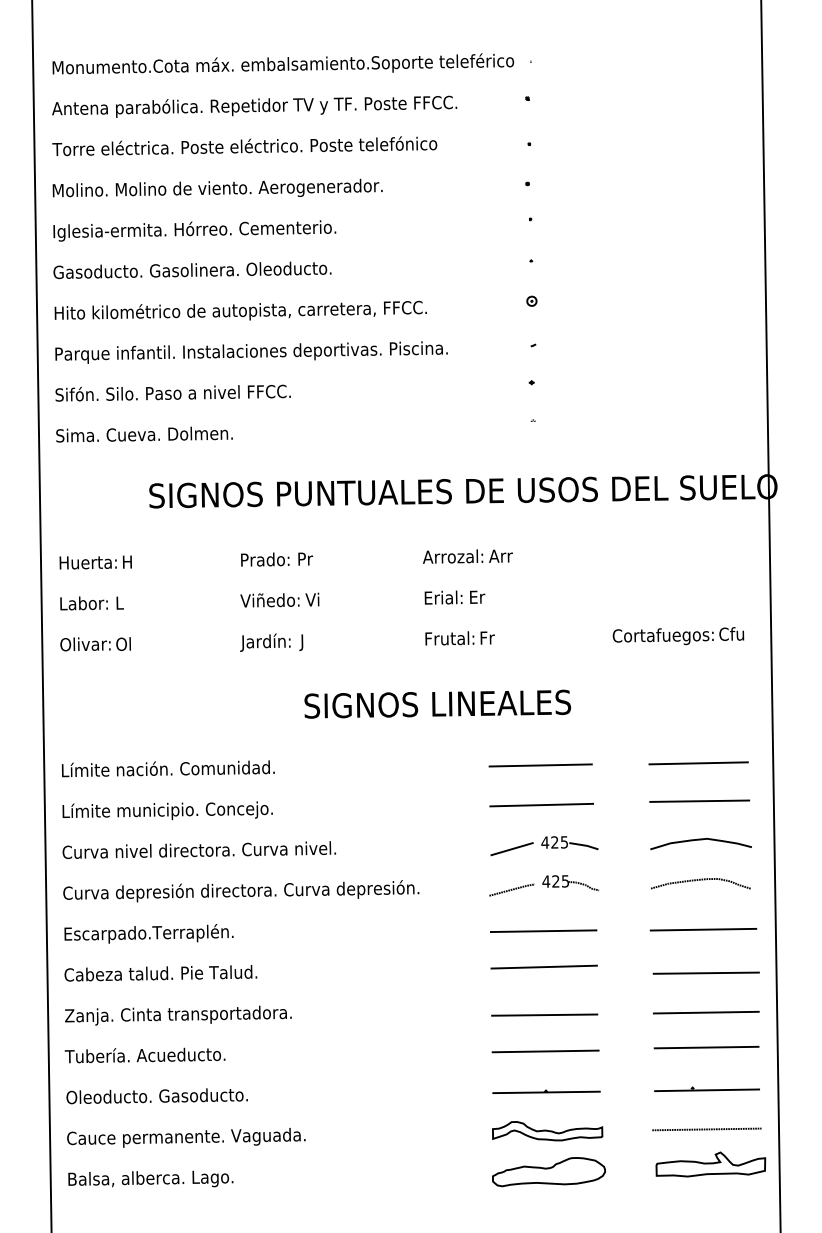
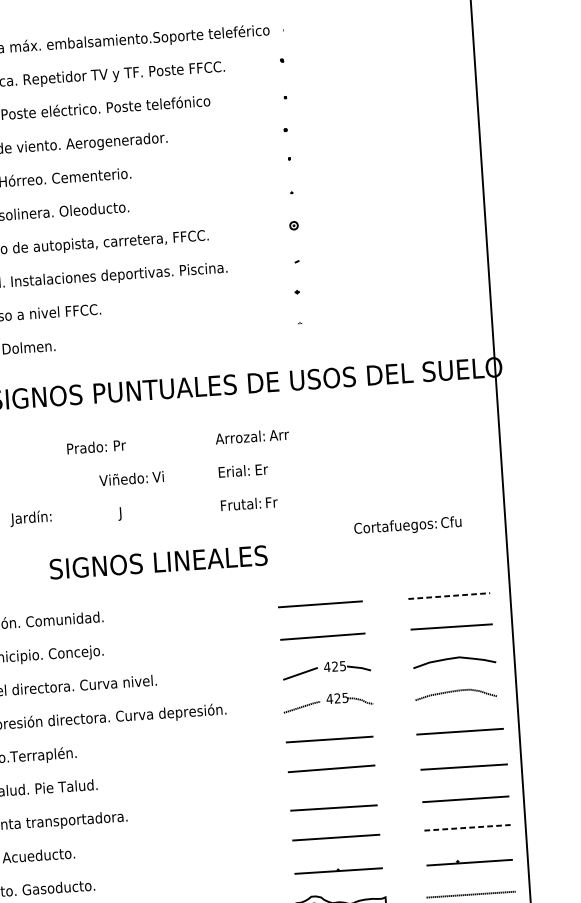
text: (279, 599) -> (131, 478), moved
text: (678, 636) -> (407, 526), moved
text: (265, 642) -> (31, 518), moved
text: (437, 703) -> (158, 561), moved
line: (699, 763) -> (449, 596), solid -> dashed
line: (706, 1047) -> (467, 827), solid -> dashed

